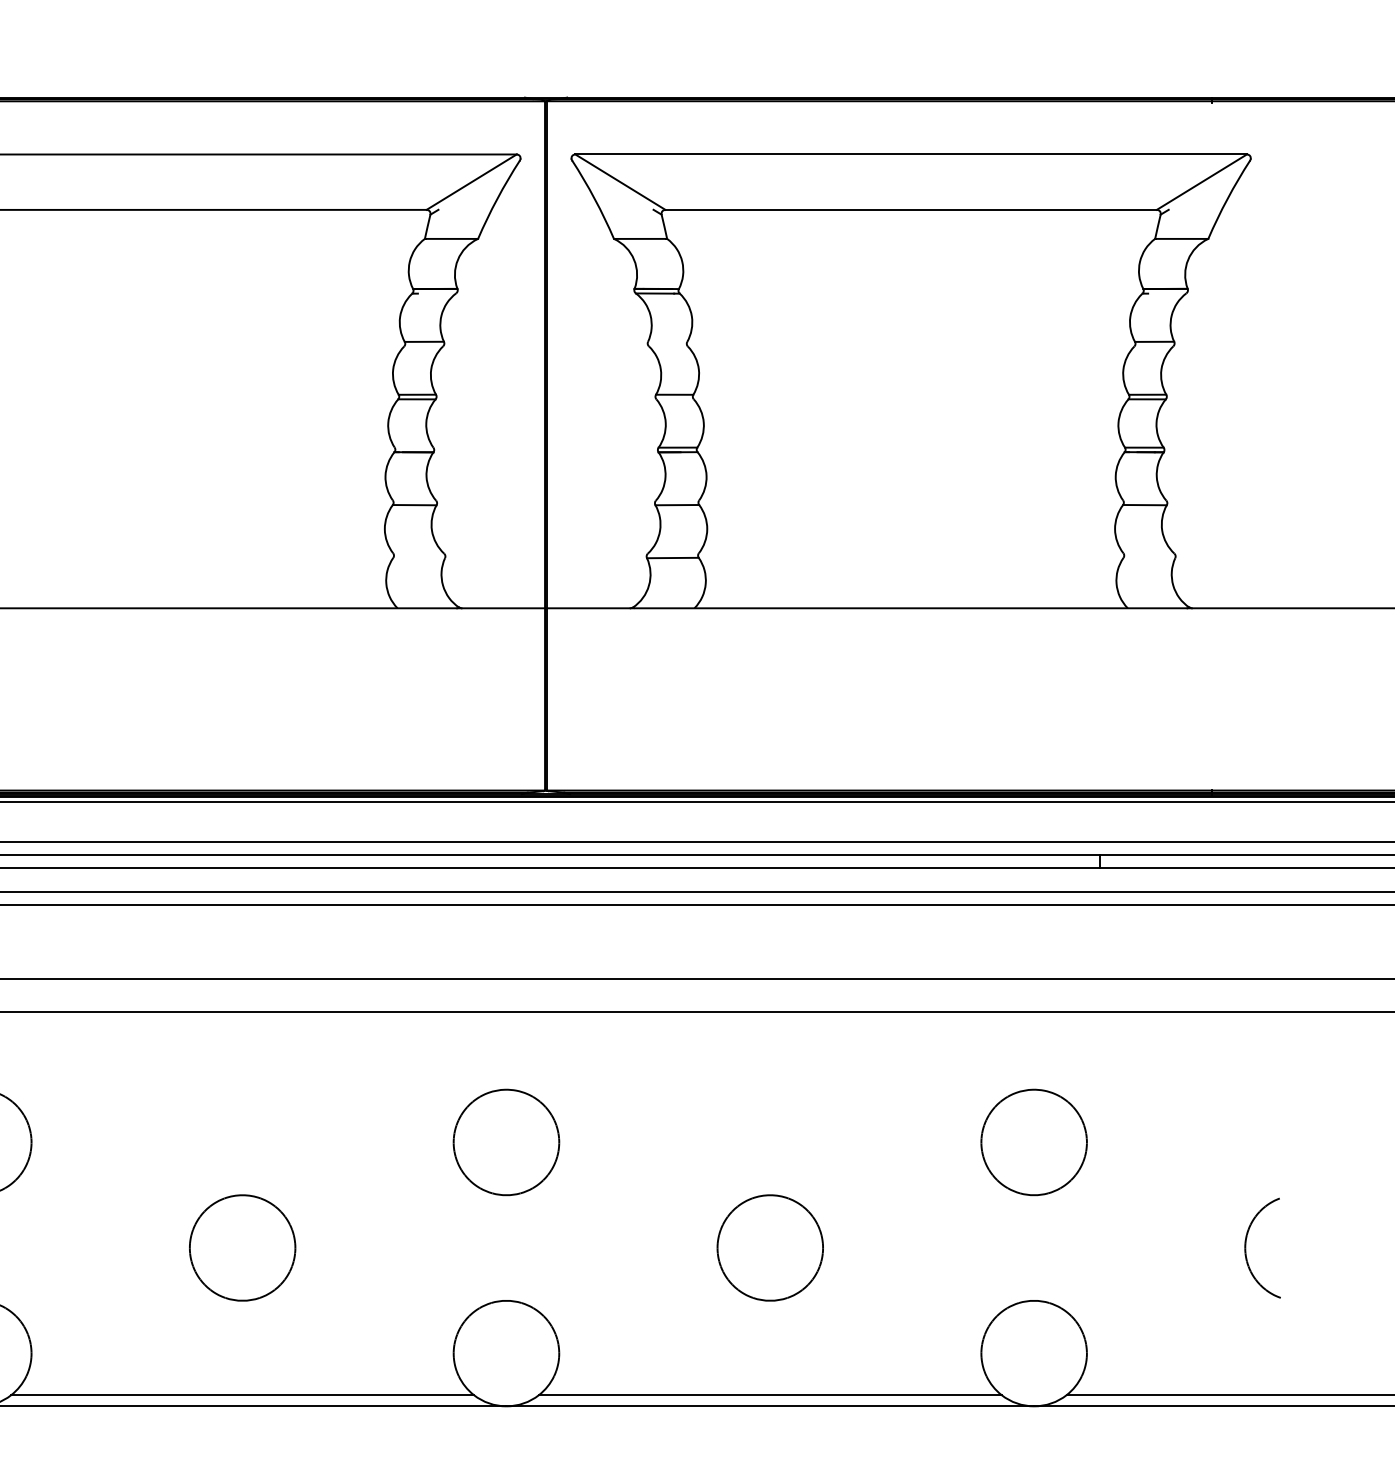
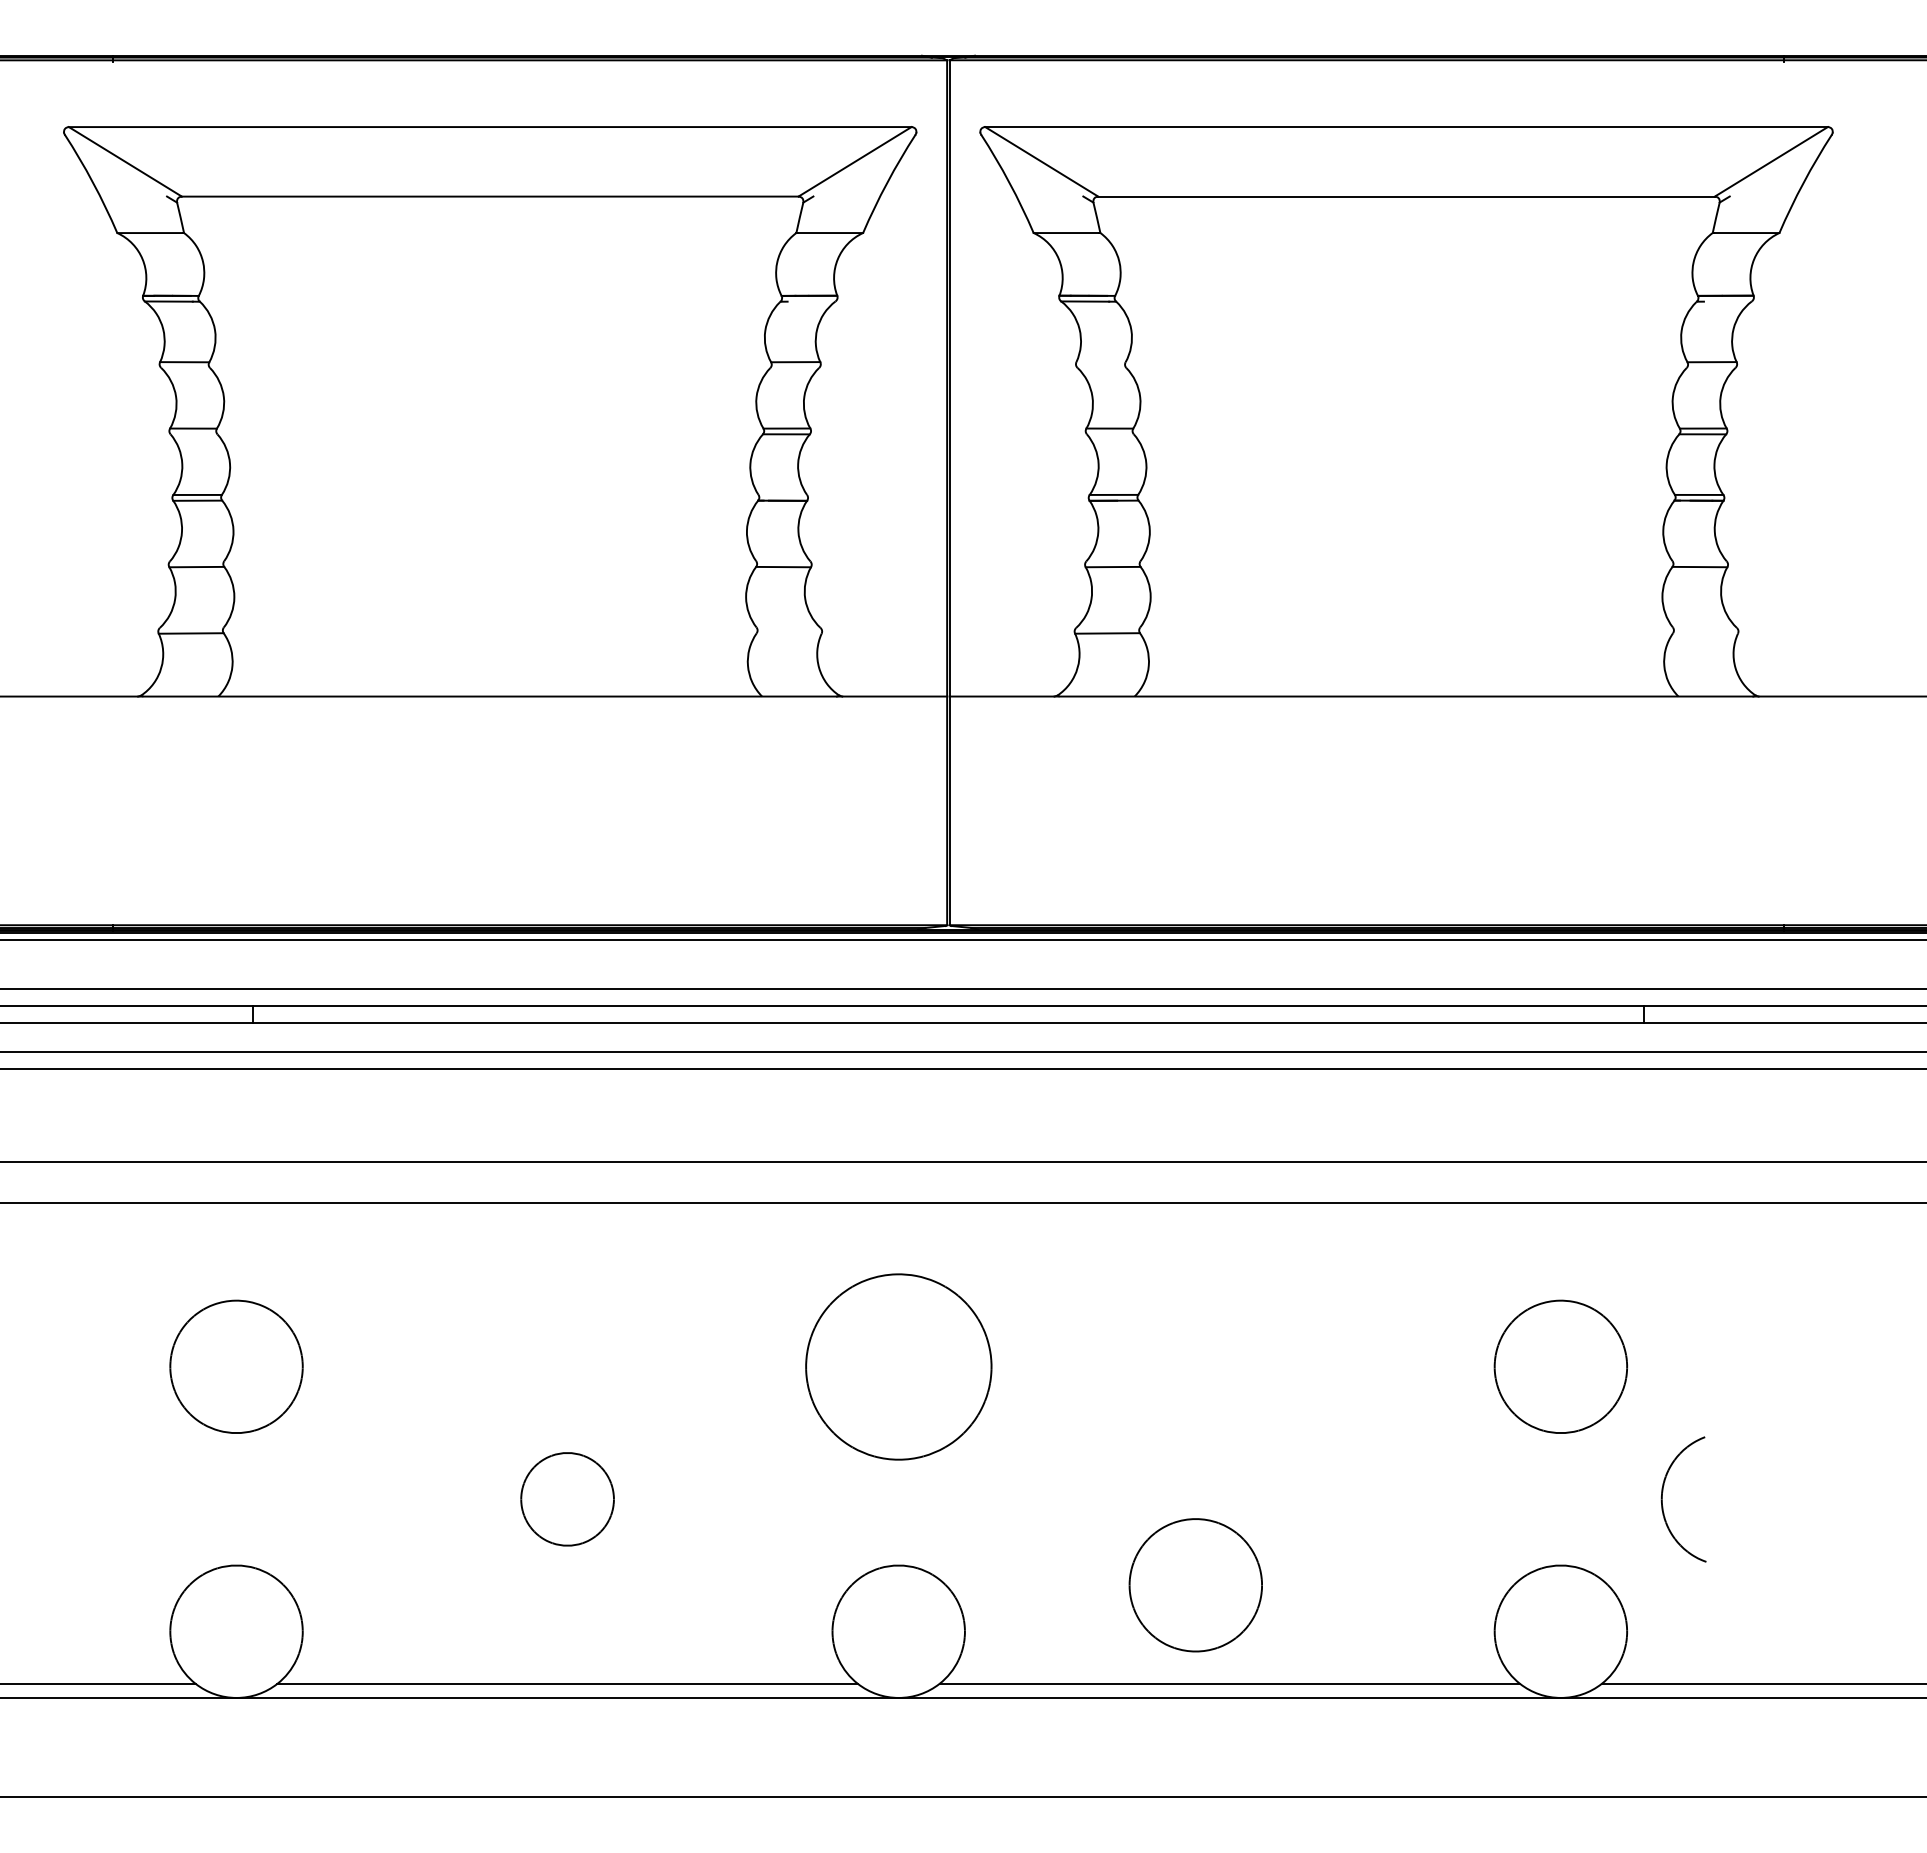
part: (506, 1142) -> (898, 1366), size x1.4
part: (242, 1248) -> (567, 1499), size x0.7
part: (770, 1248) -> (1195, 1585), moved
part: (1245, 1248) -> (1662, 1499), moved

